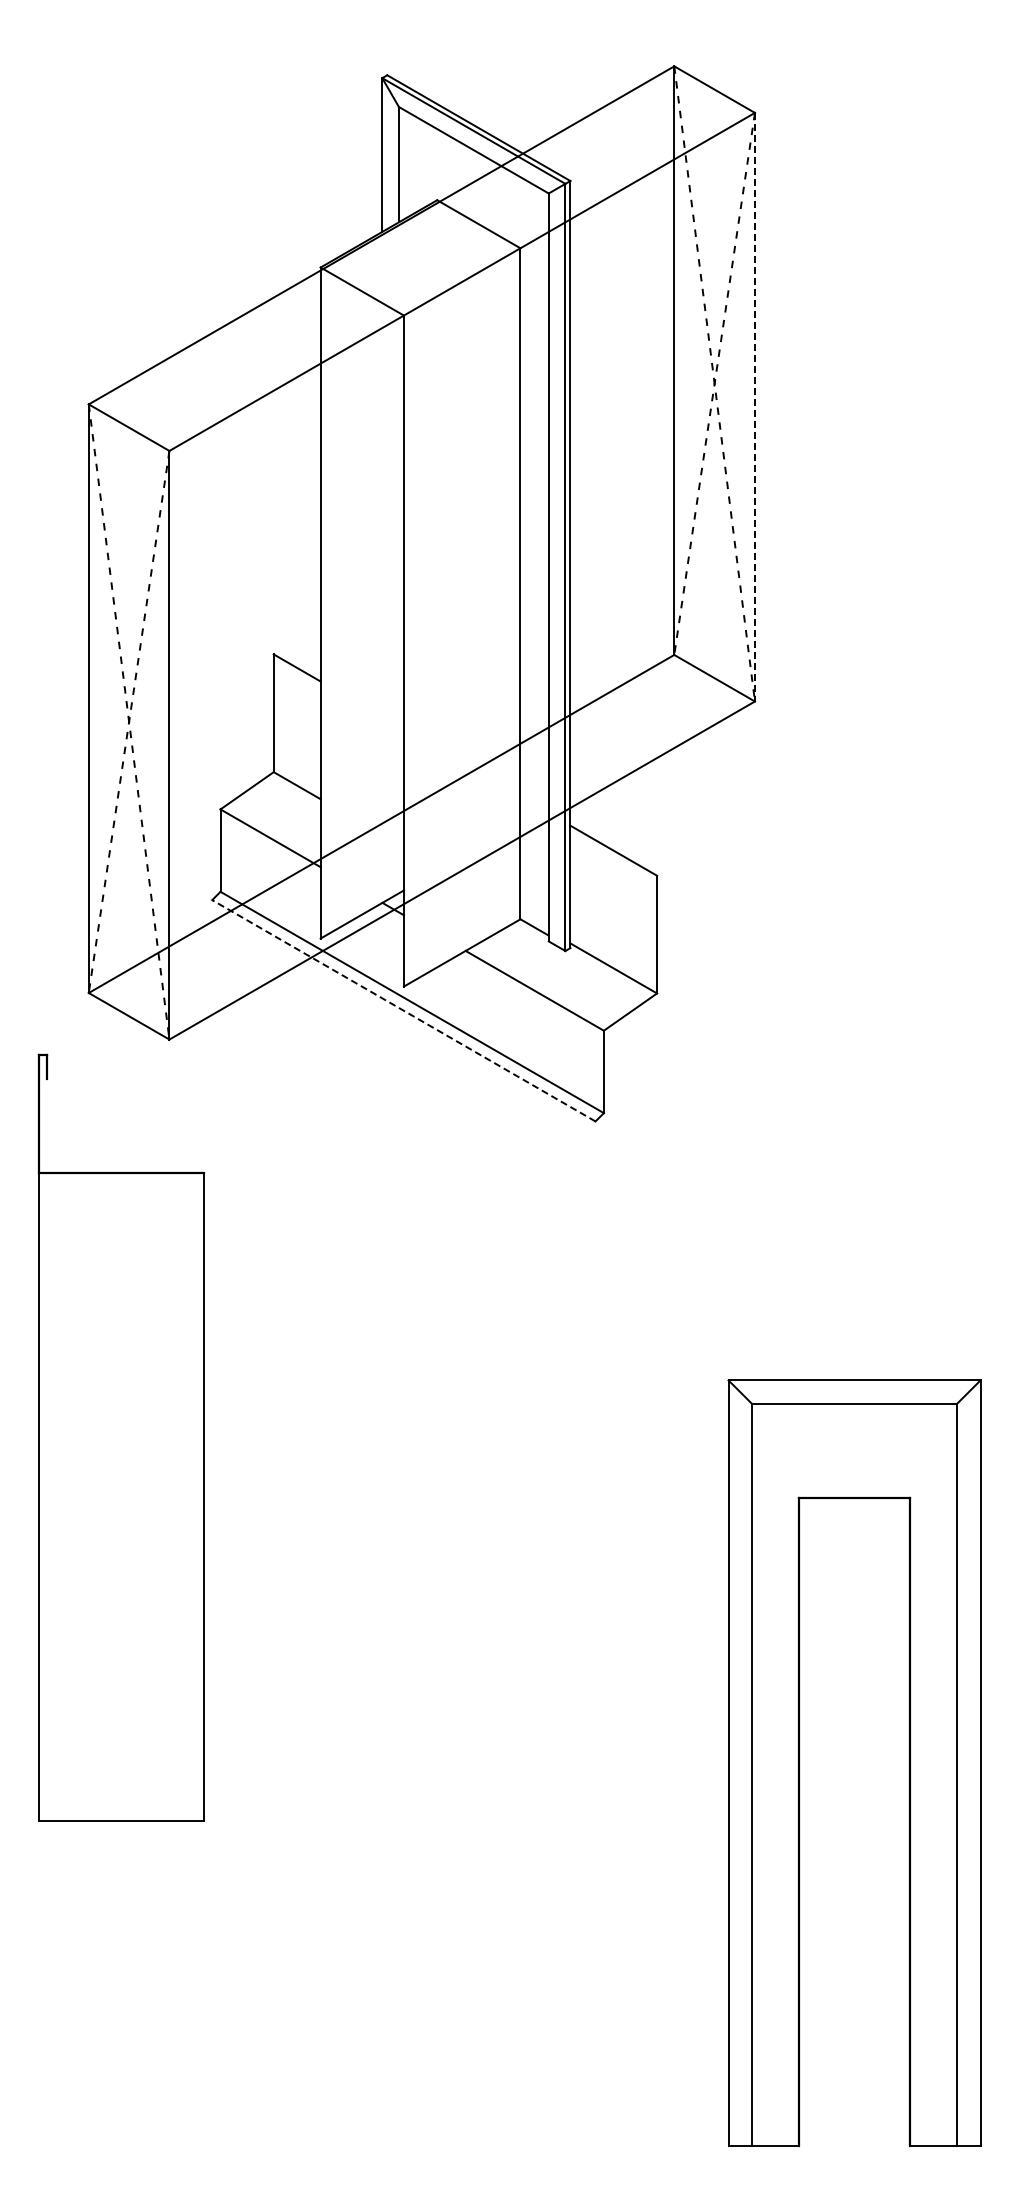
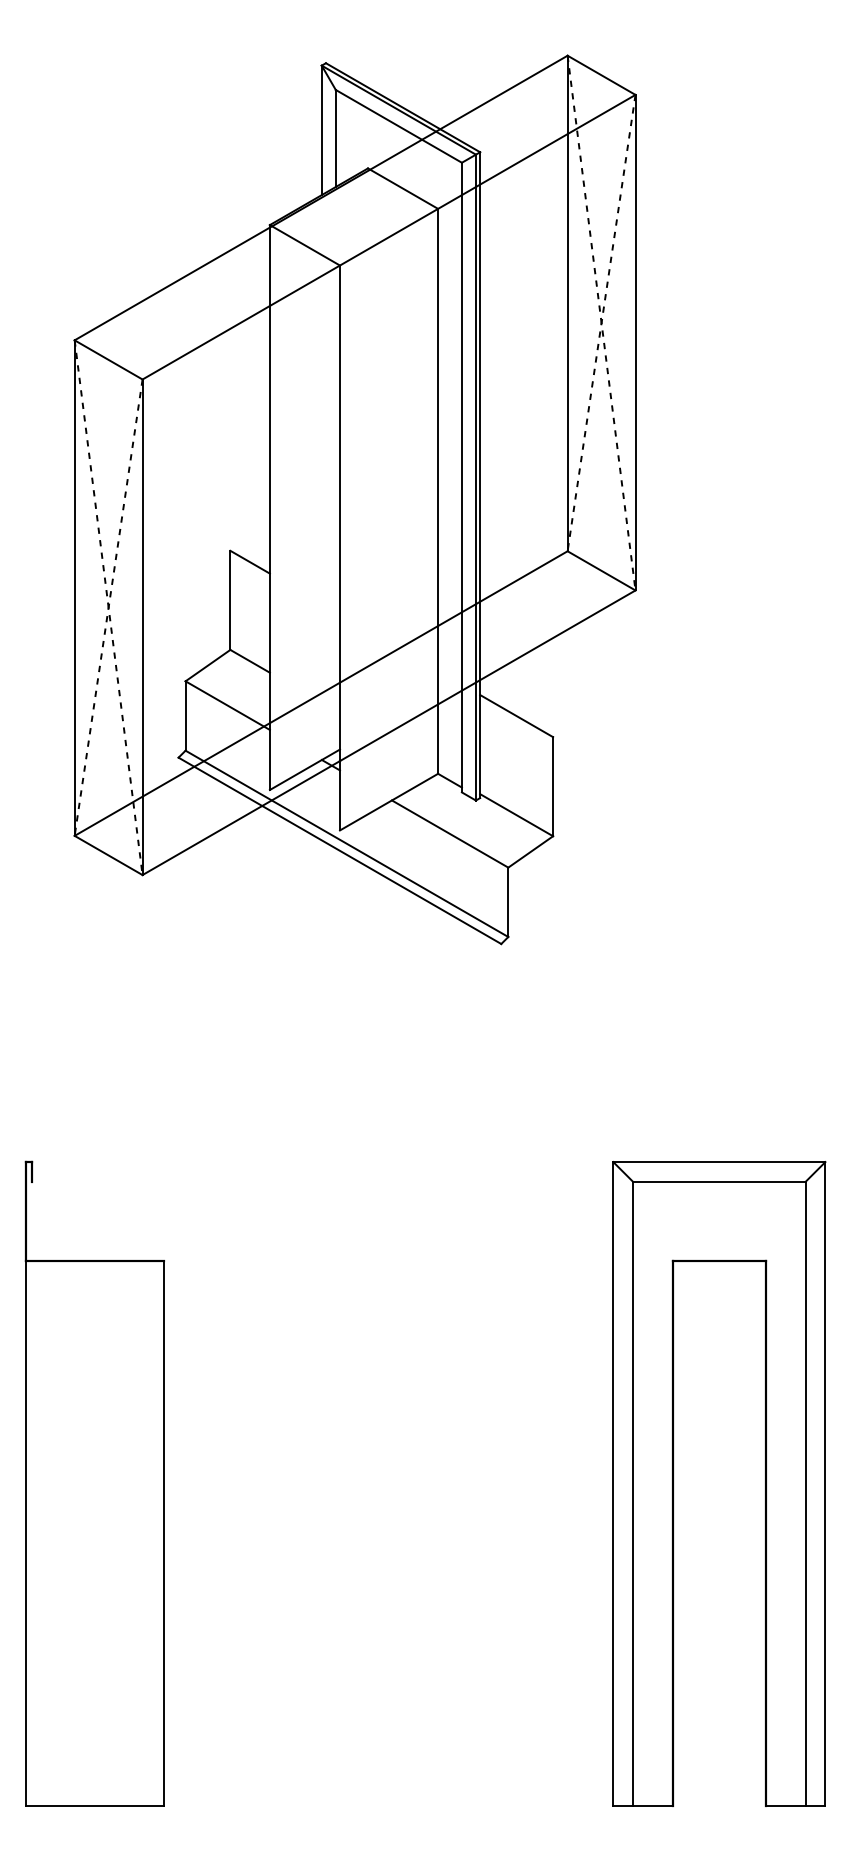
line: (754, 407) -> (635, 342), dashed -> solid
line: (403, 1010) -> (339, 850), dashed -> solid
part: (120, 1437) -> (93, 1483), moved

